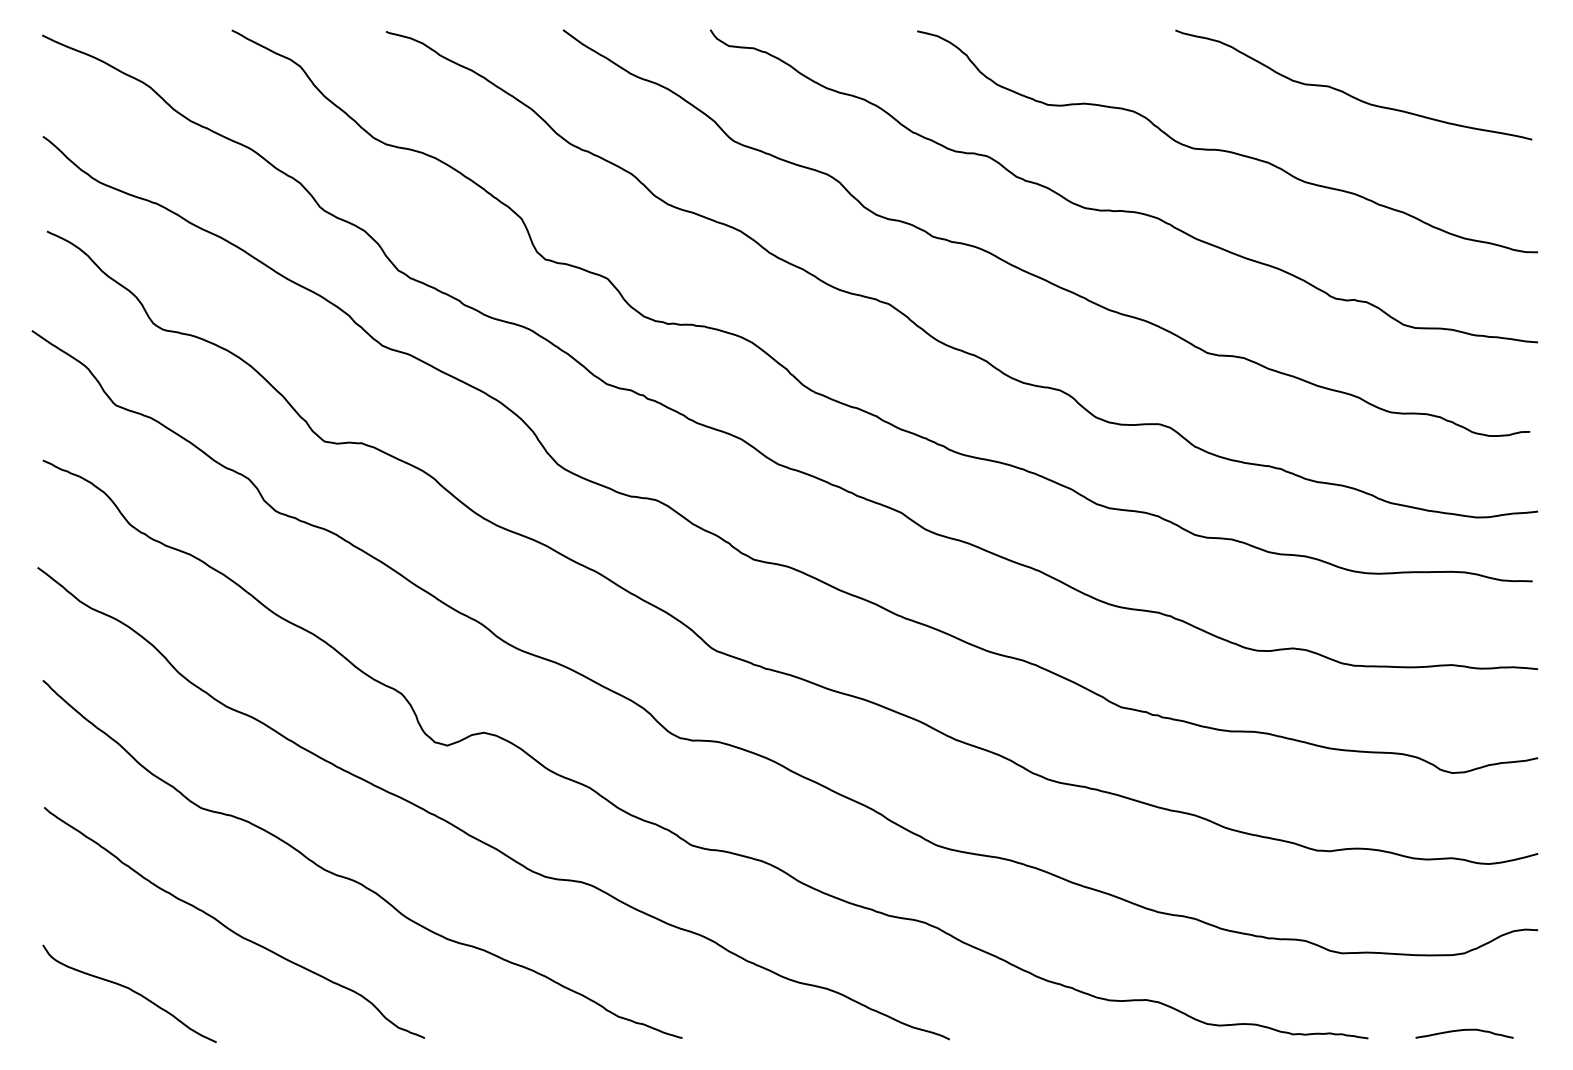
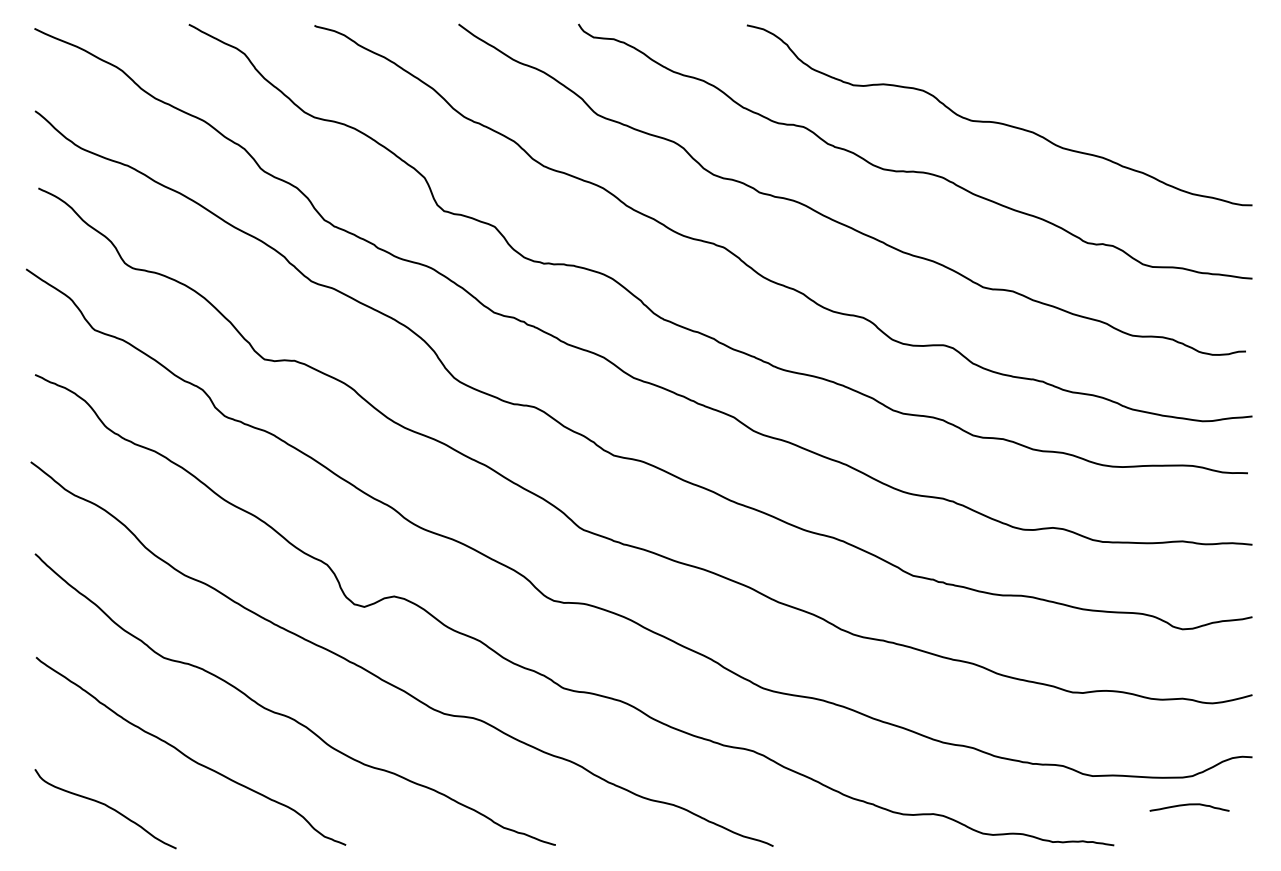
curve: (1350, 94) -> (1099, 76), removed
curve: (1464, 1031) -> (1189, 805), moved

